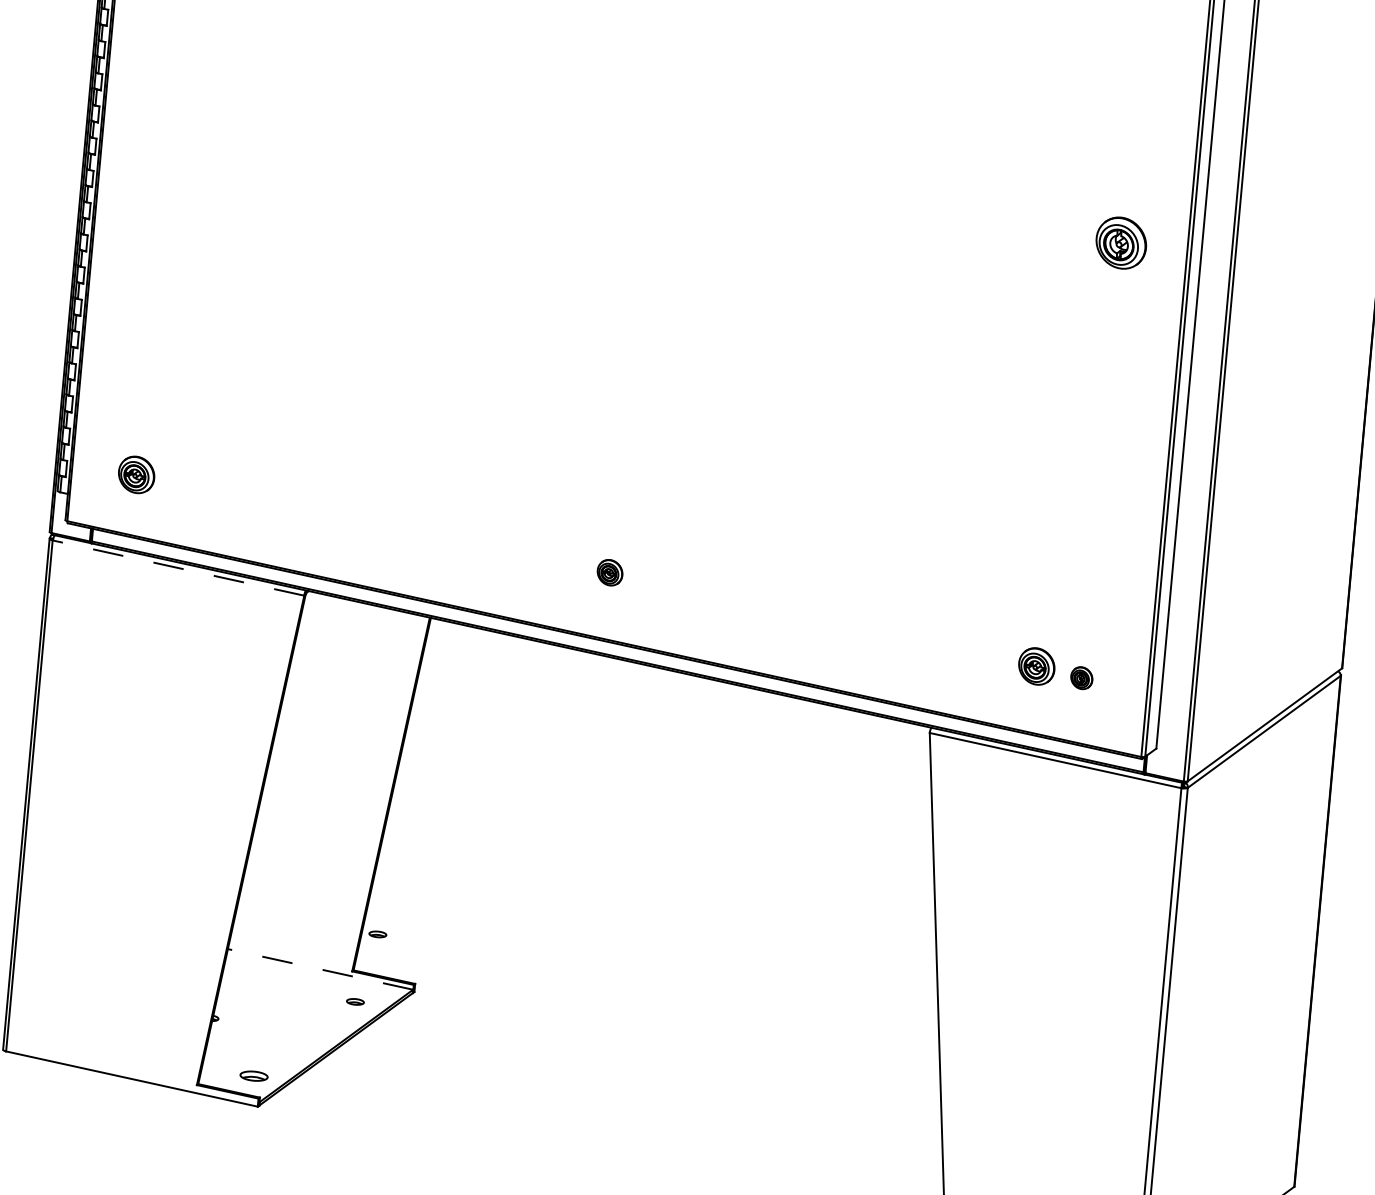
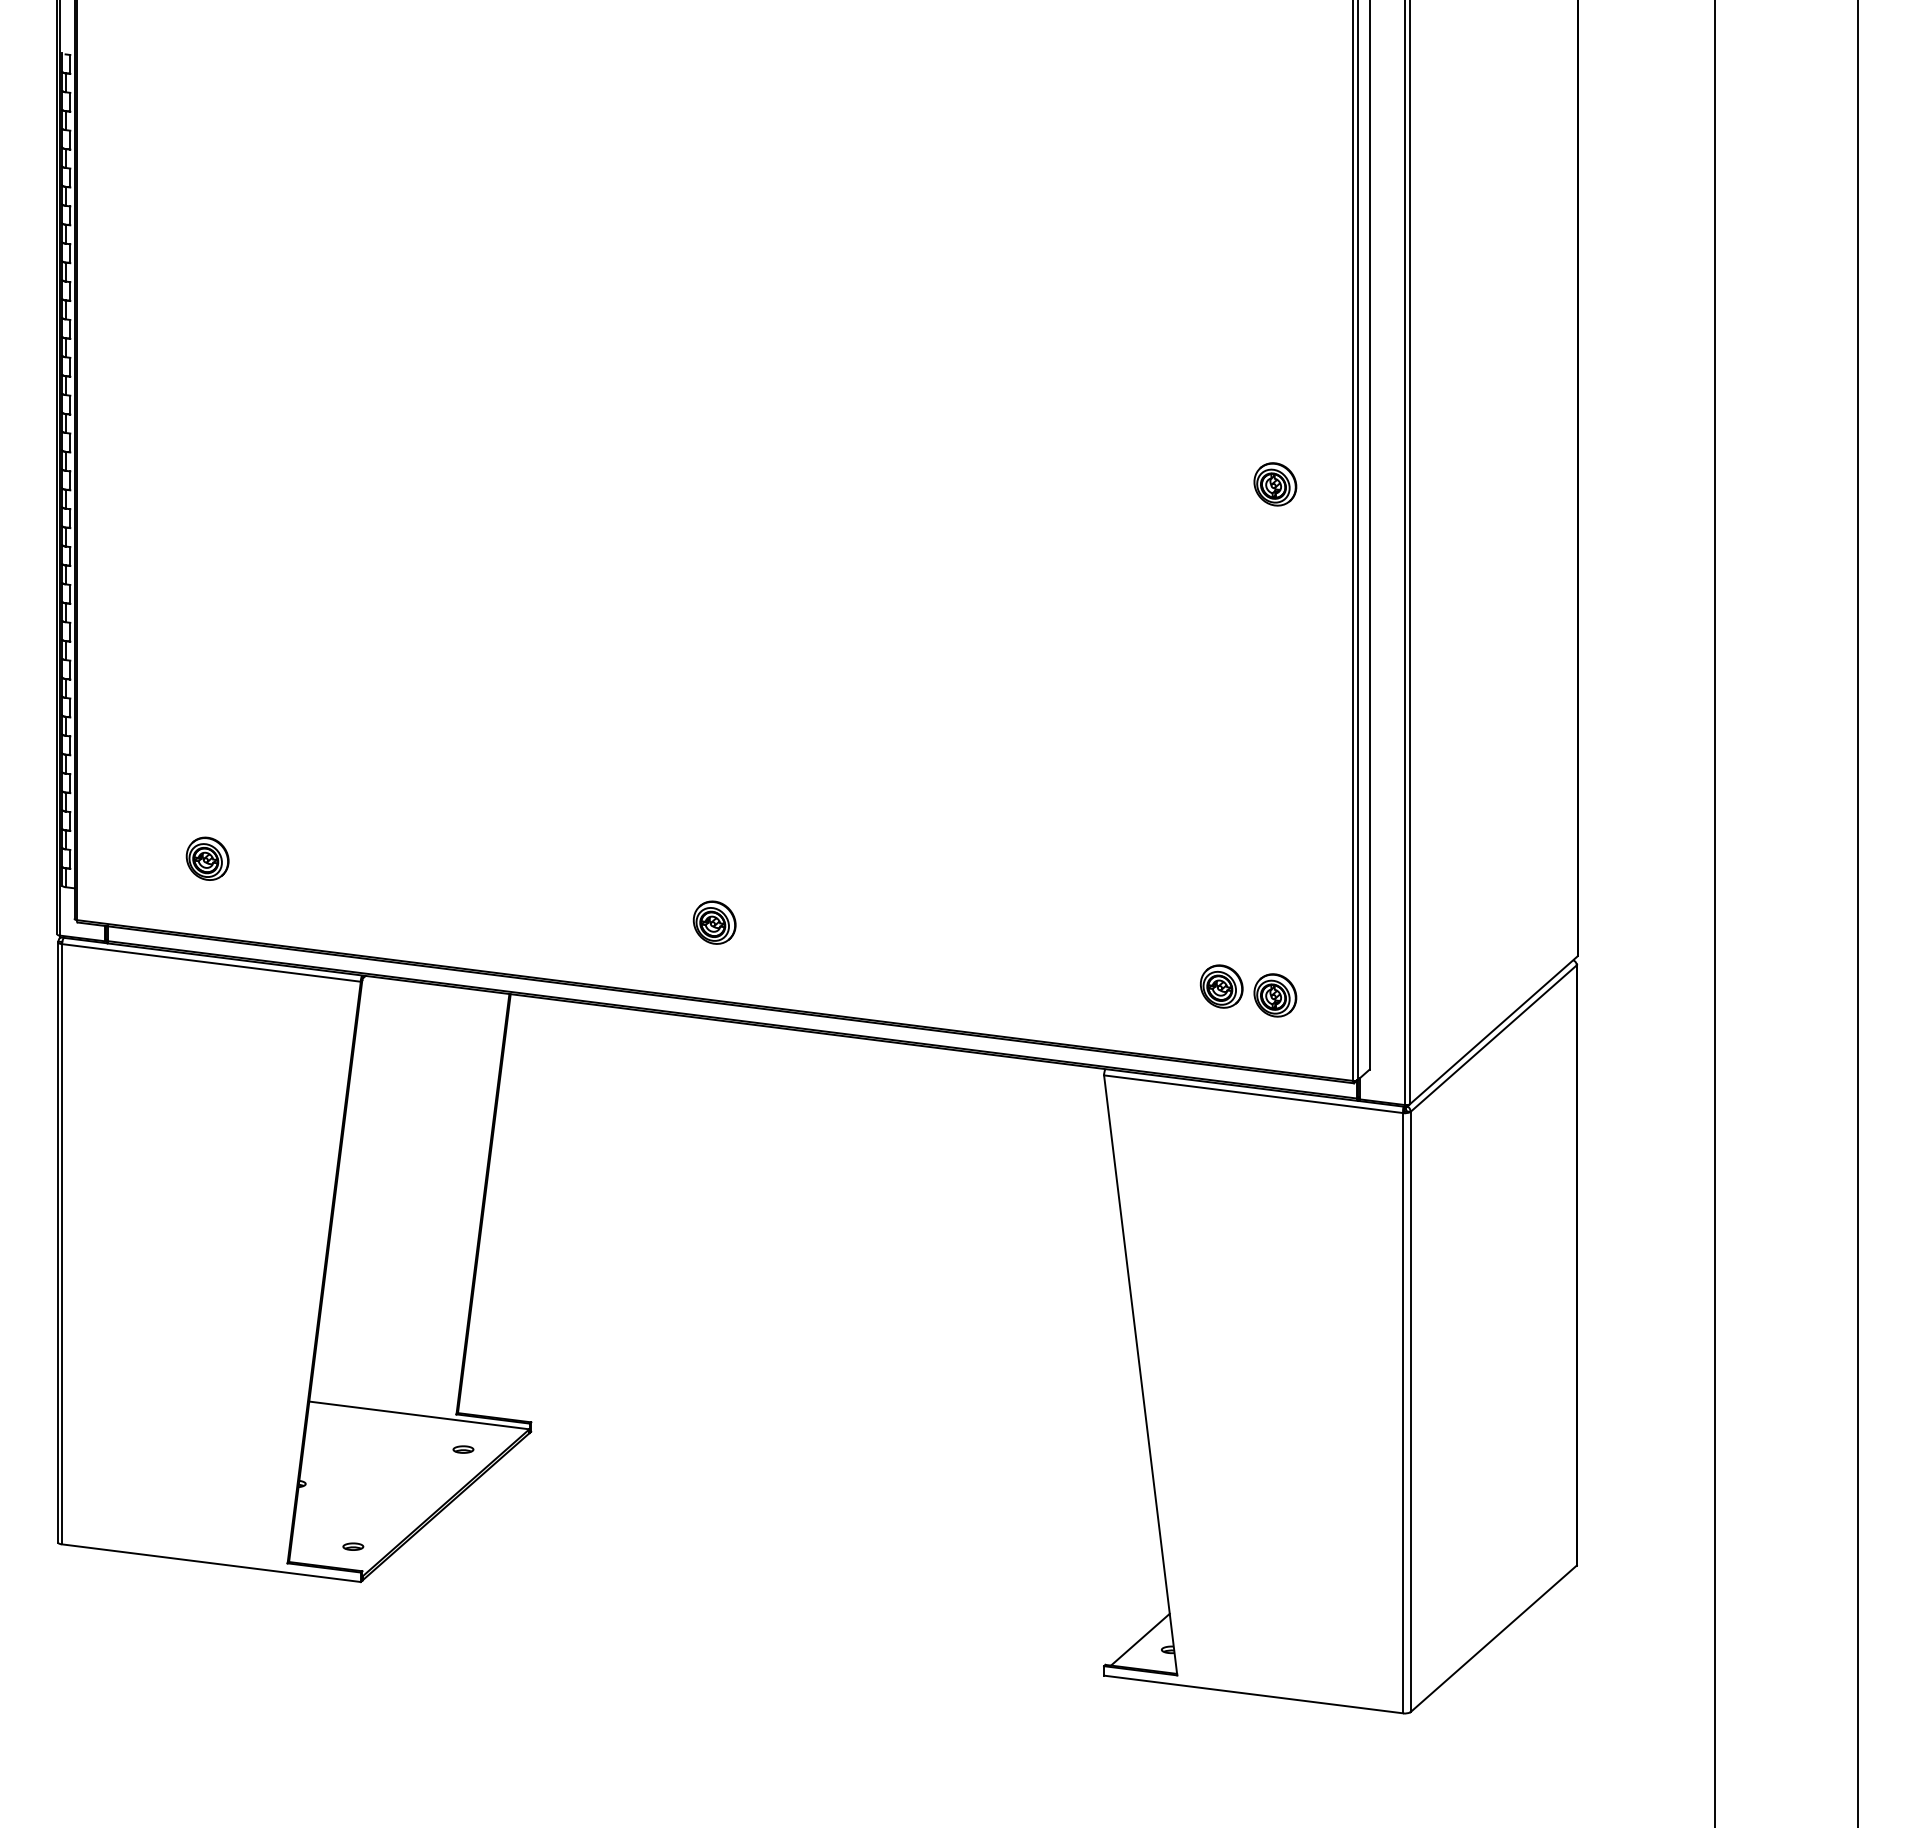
part: (1121, 243) -> (1275, 484), size x0.71
part: (136, 474) -> (207, 858), moved
line: (178, 567) -> (211, 962), dashed -> solid
part: (609, 572) -> (714, 922), size x1.43
part: (1081, 678) -> (1275, 995), size x1.67
part: (377, 934) -> (482, 1368), removed
line: (320, 969) -> (419, 1415), dashed -> solid
part: (254, 1075) -> (353, 1546), size x0.62

